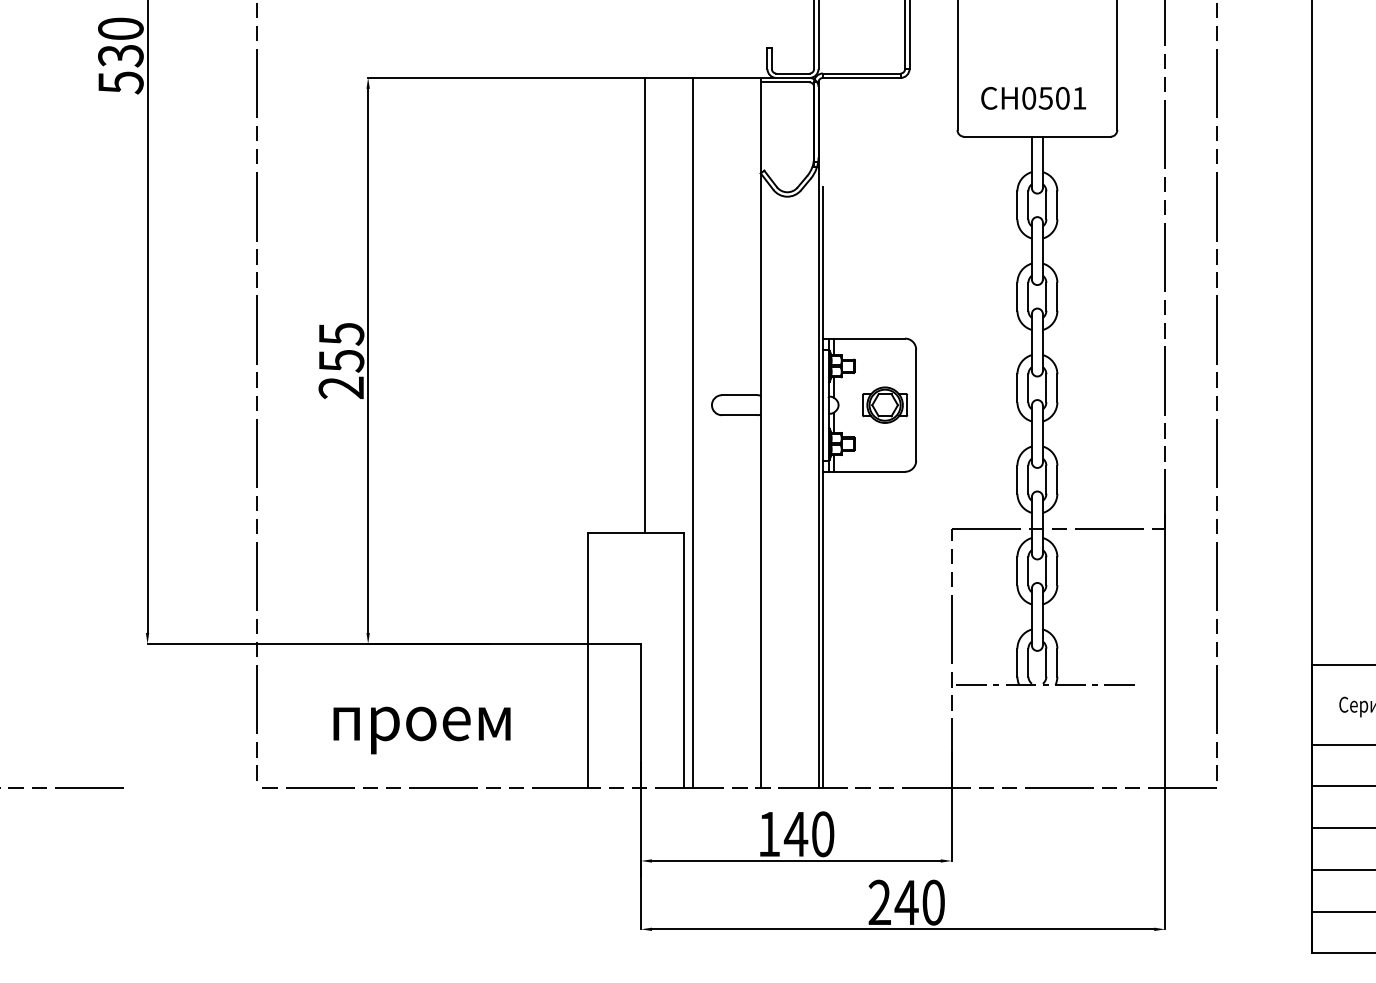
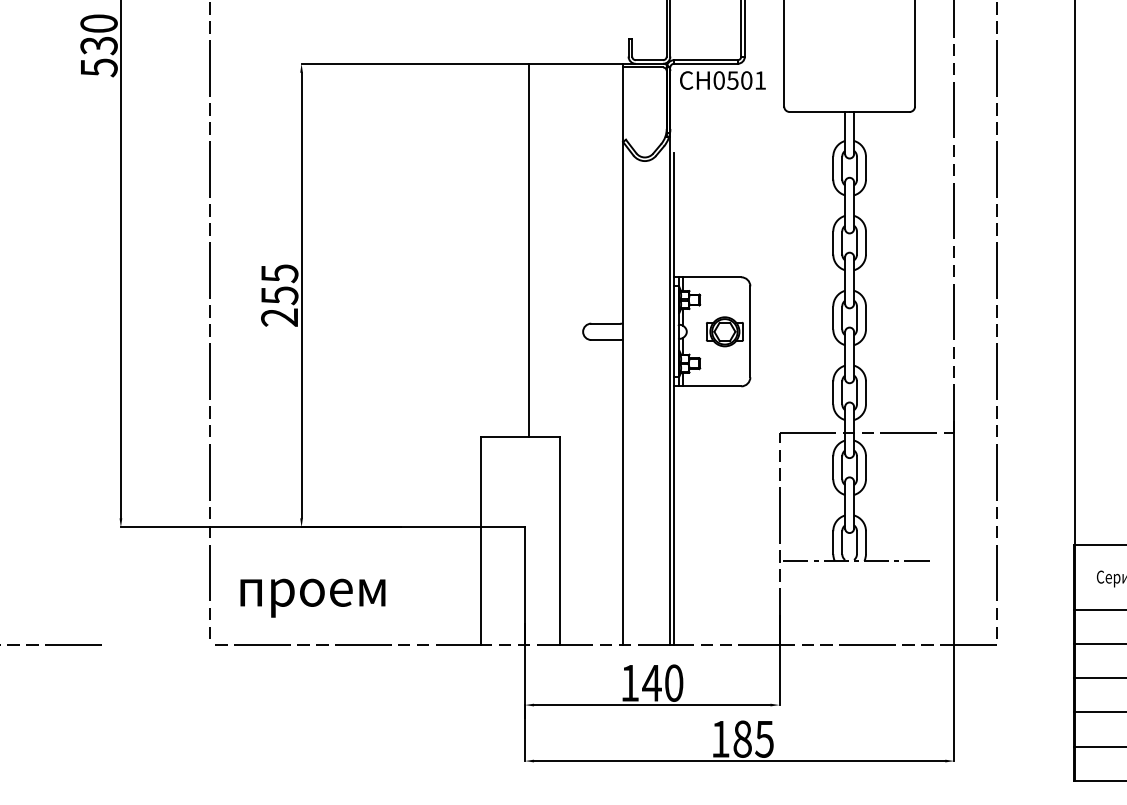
text: (1033, 98) -> (722, 80), moved
line: (693, 432) -> (568, 354), removed
text: (421, 730) -> (312, 598), moved
text: (906, 902) -> (742, 739), 240 -> 185

